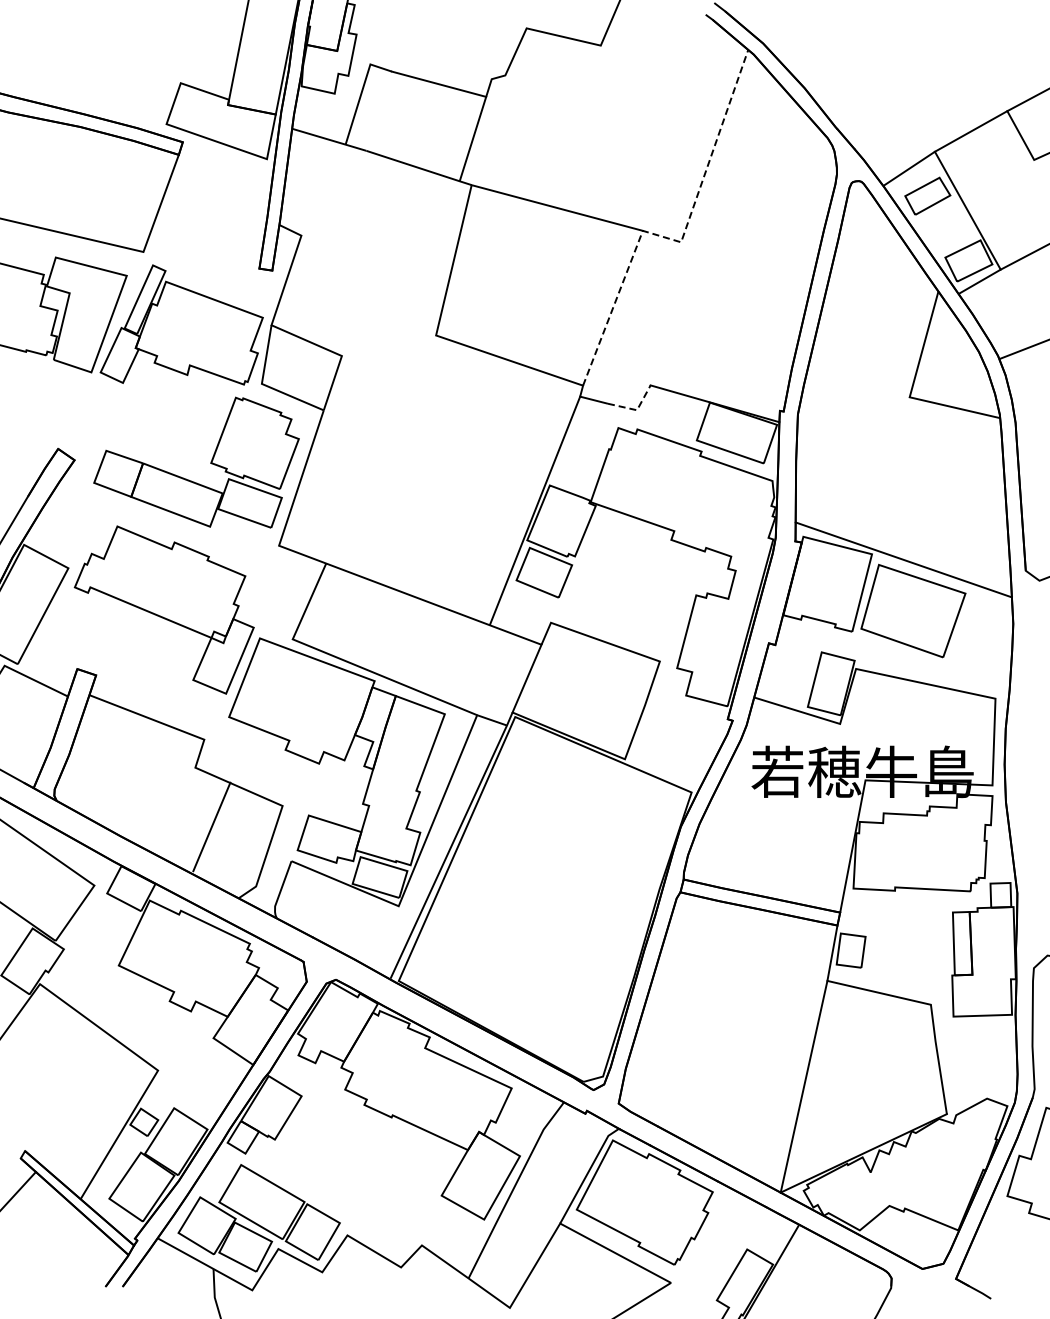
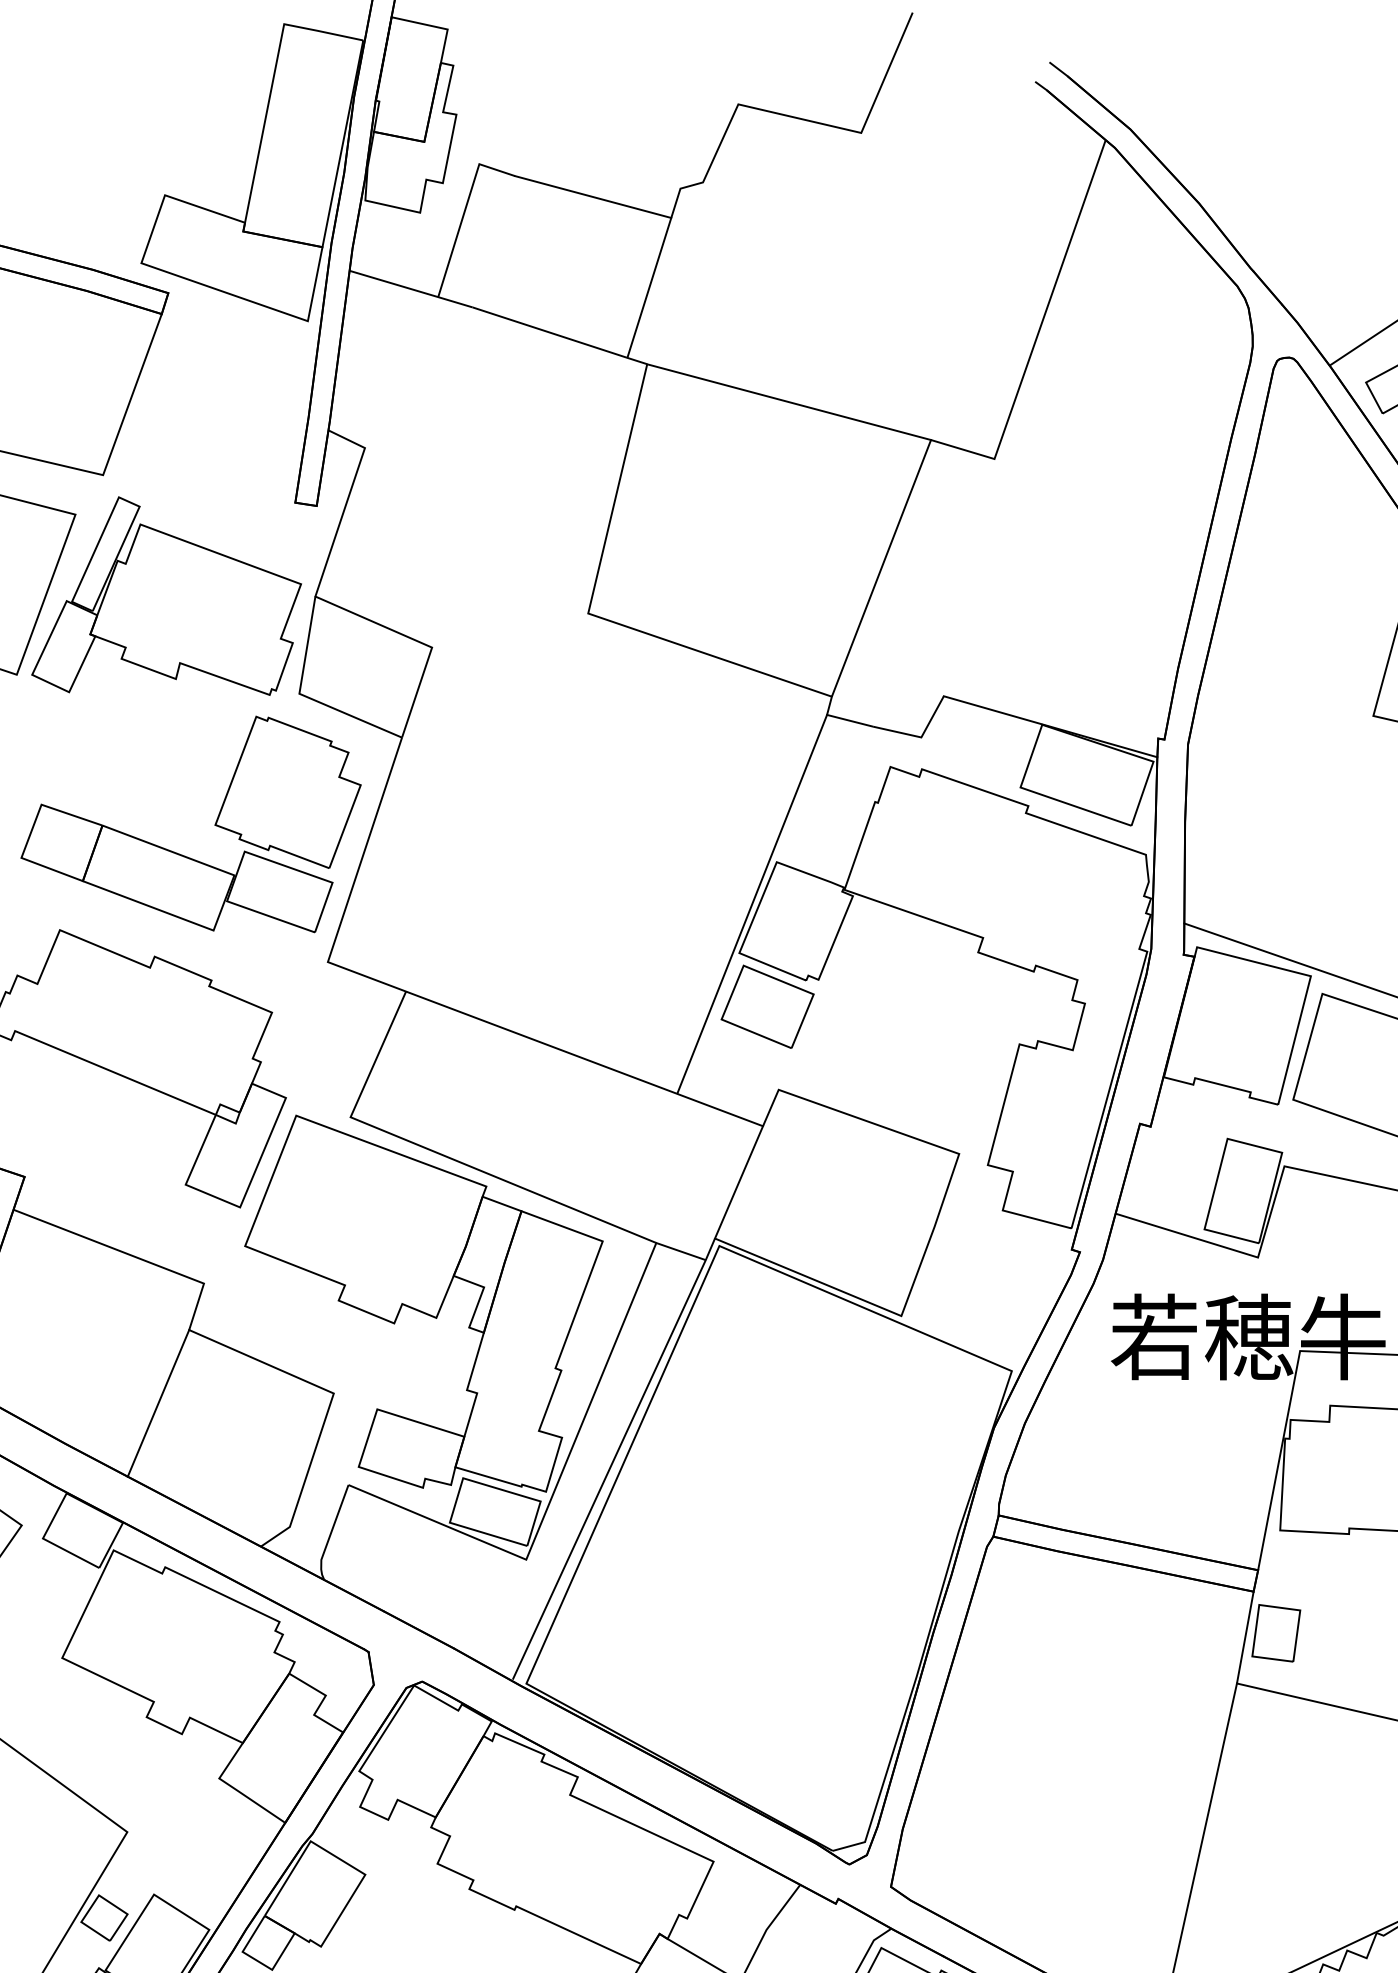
line: (680, 242) -> (993, 459), dashed -> solid
line: (637, 410) -> (922, 737), dashed -> solid
line: (211, 826) -> (157, 1402), moved

